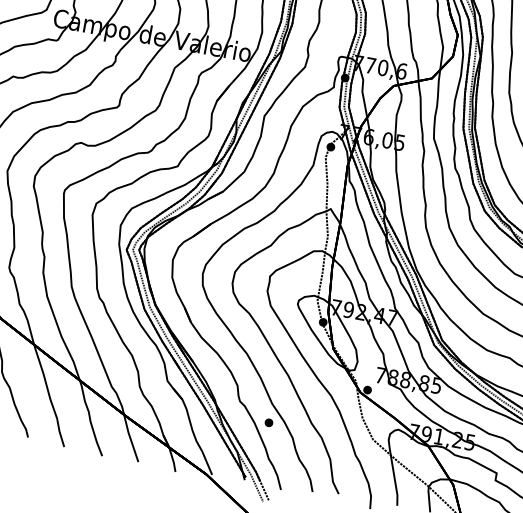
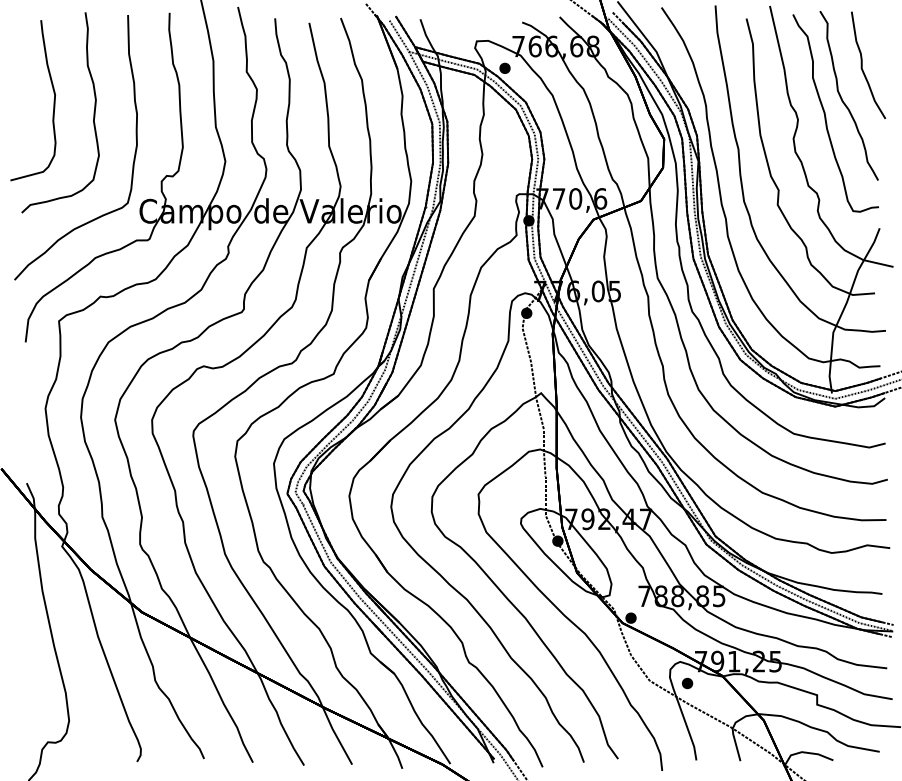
part: (268, 422) -> (687, 683), moved

